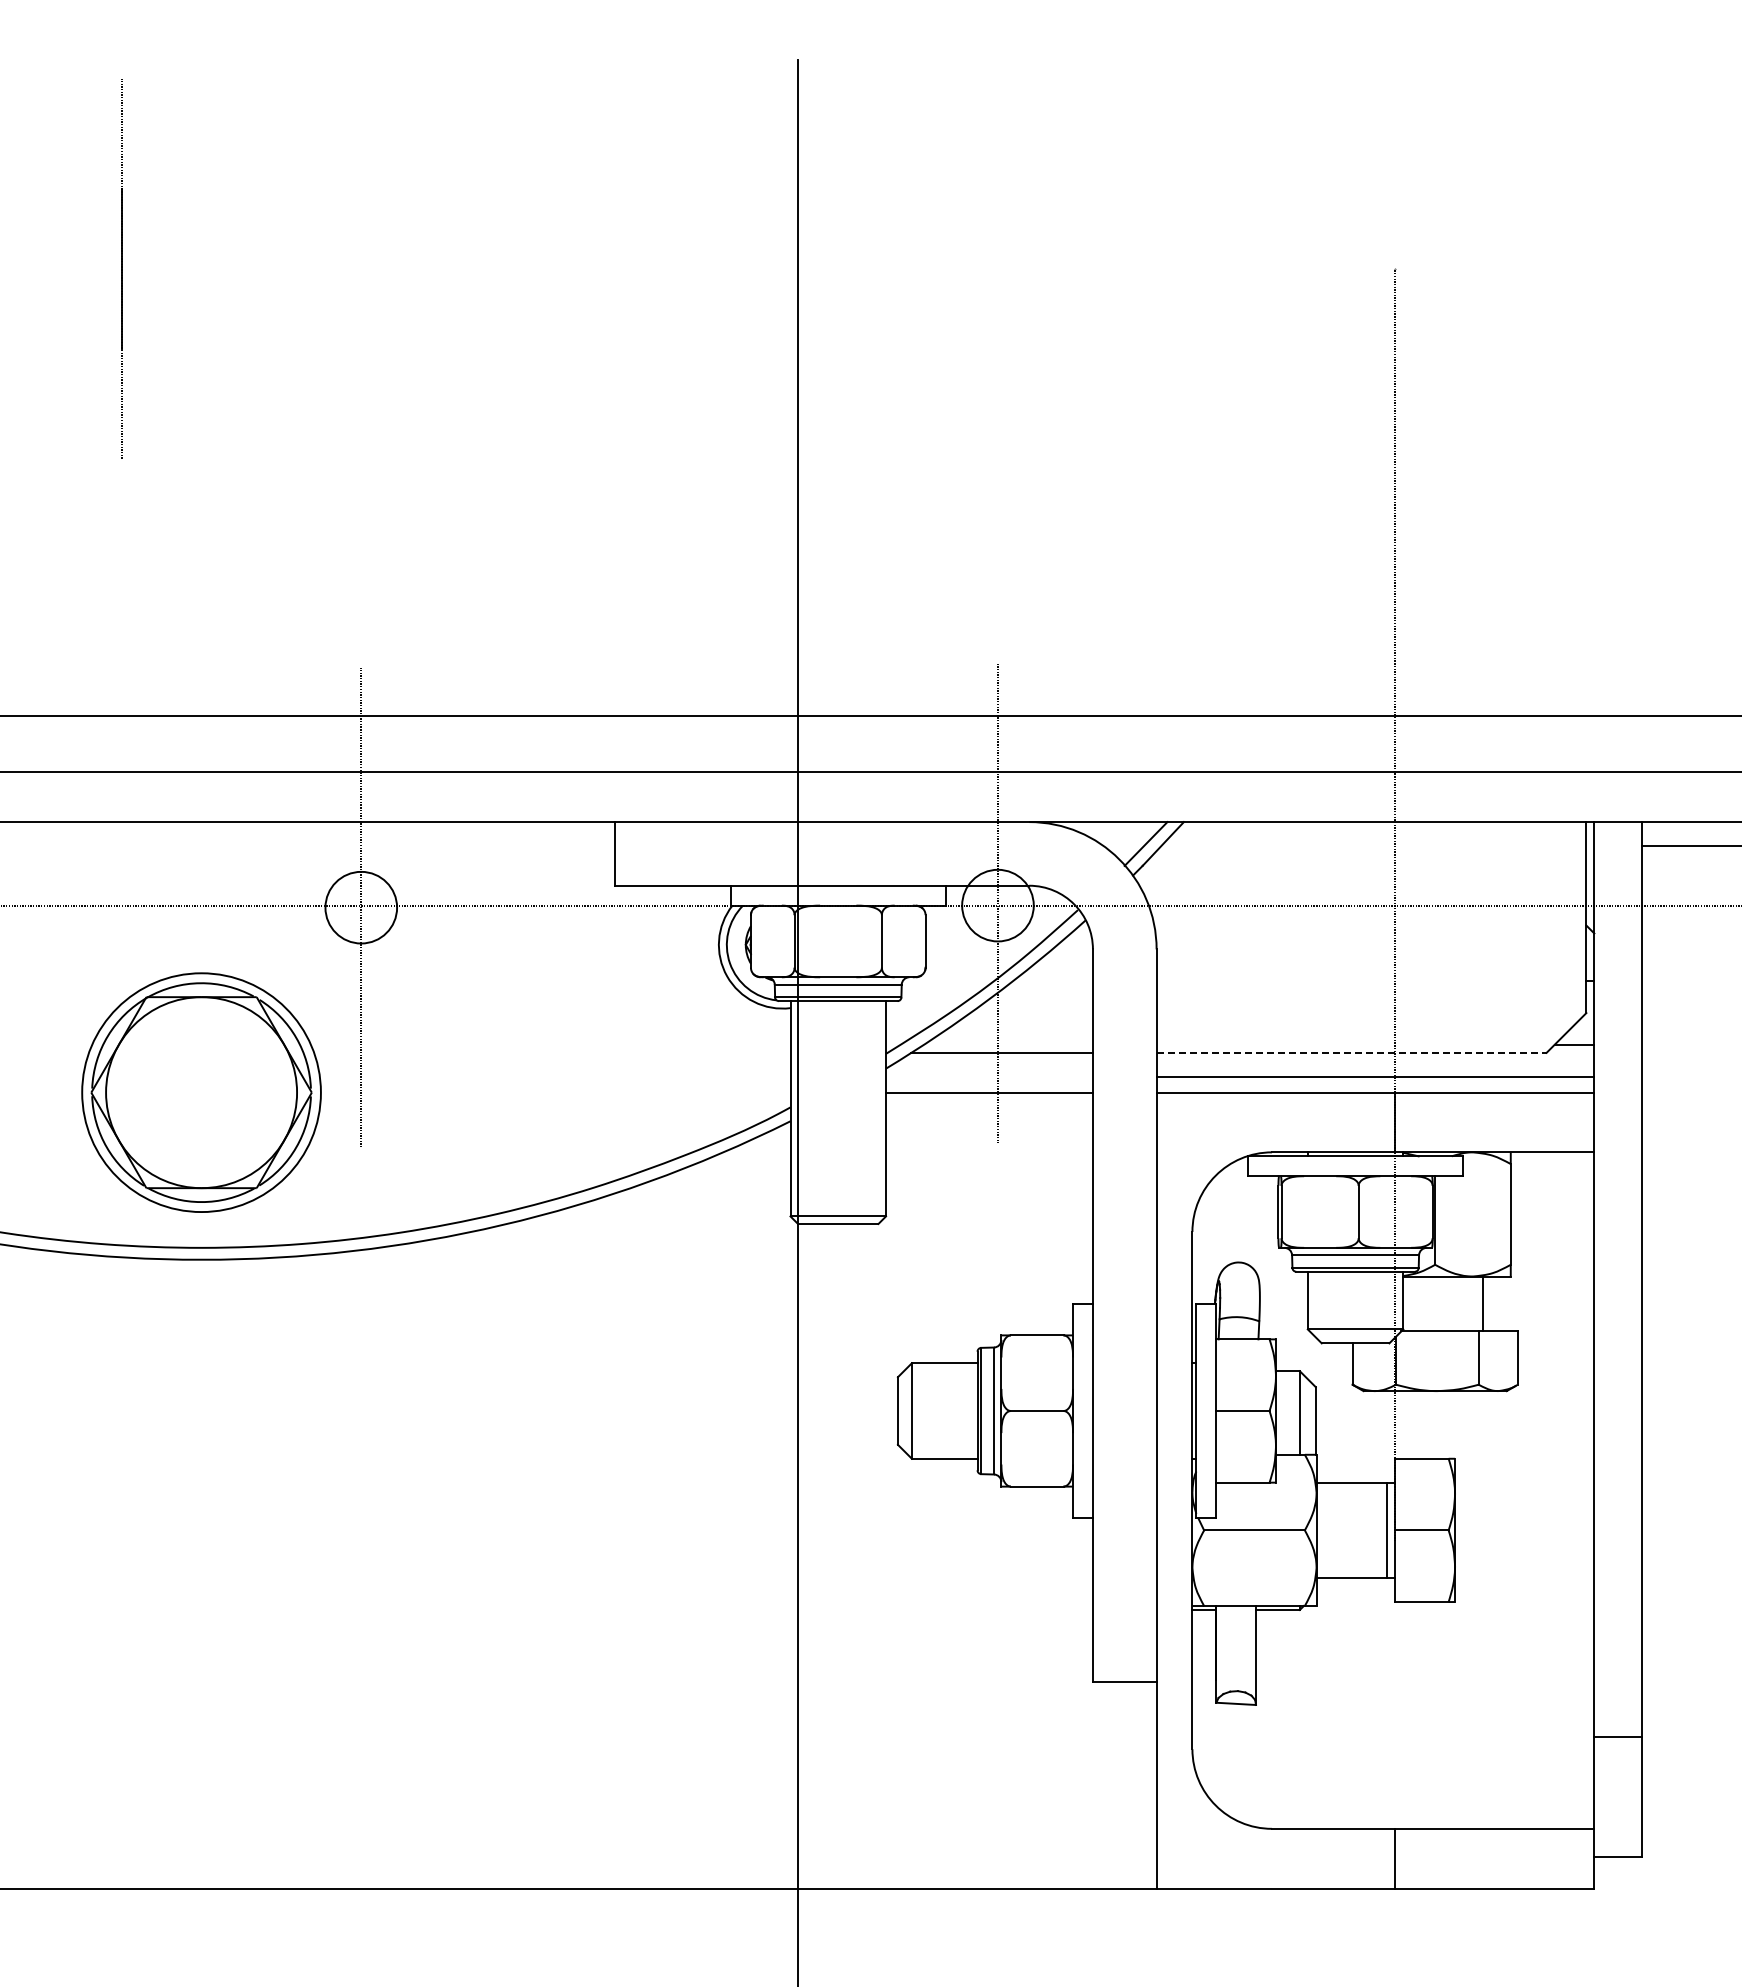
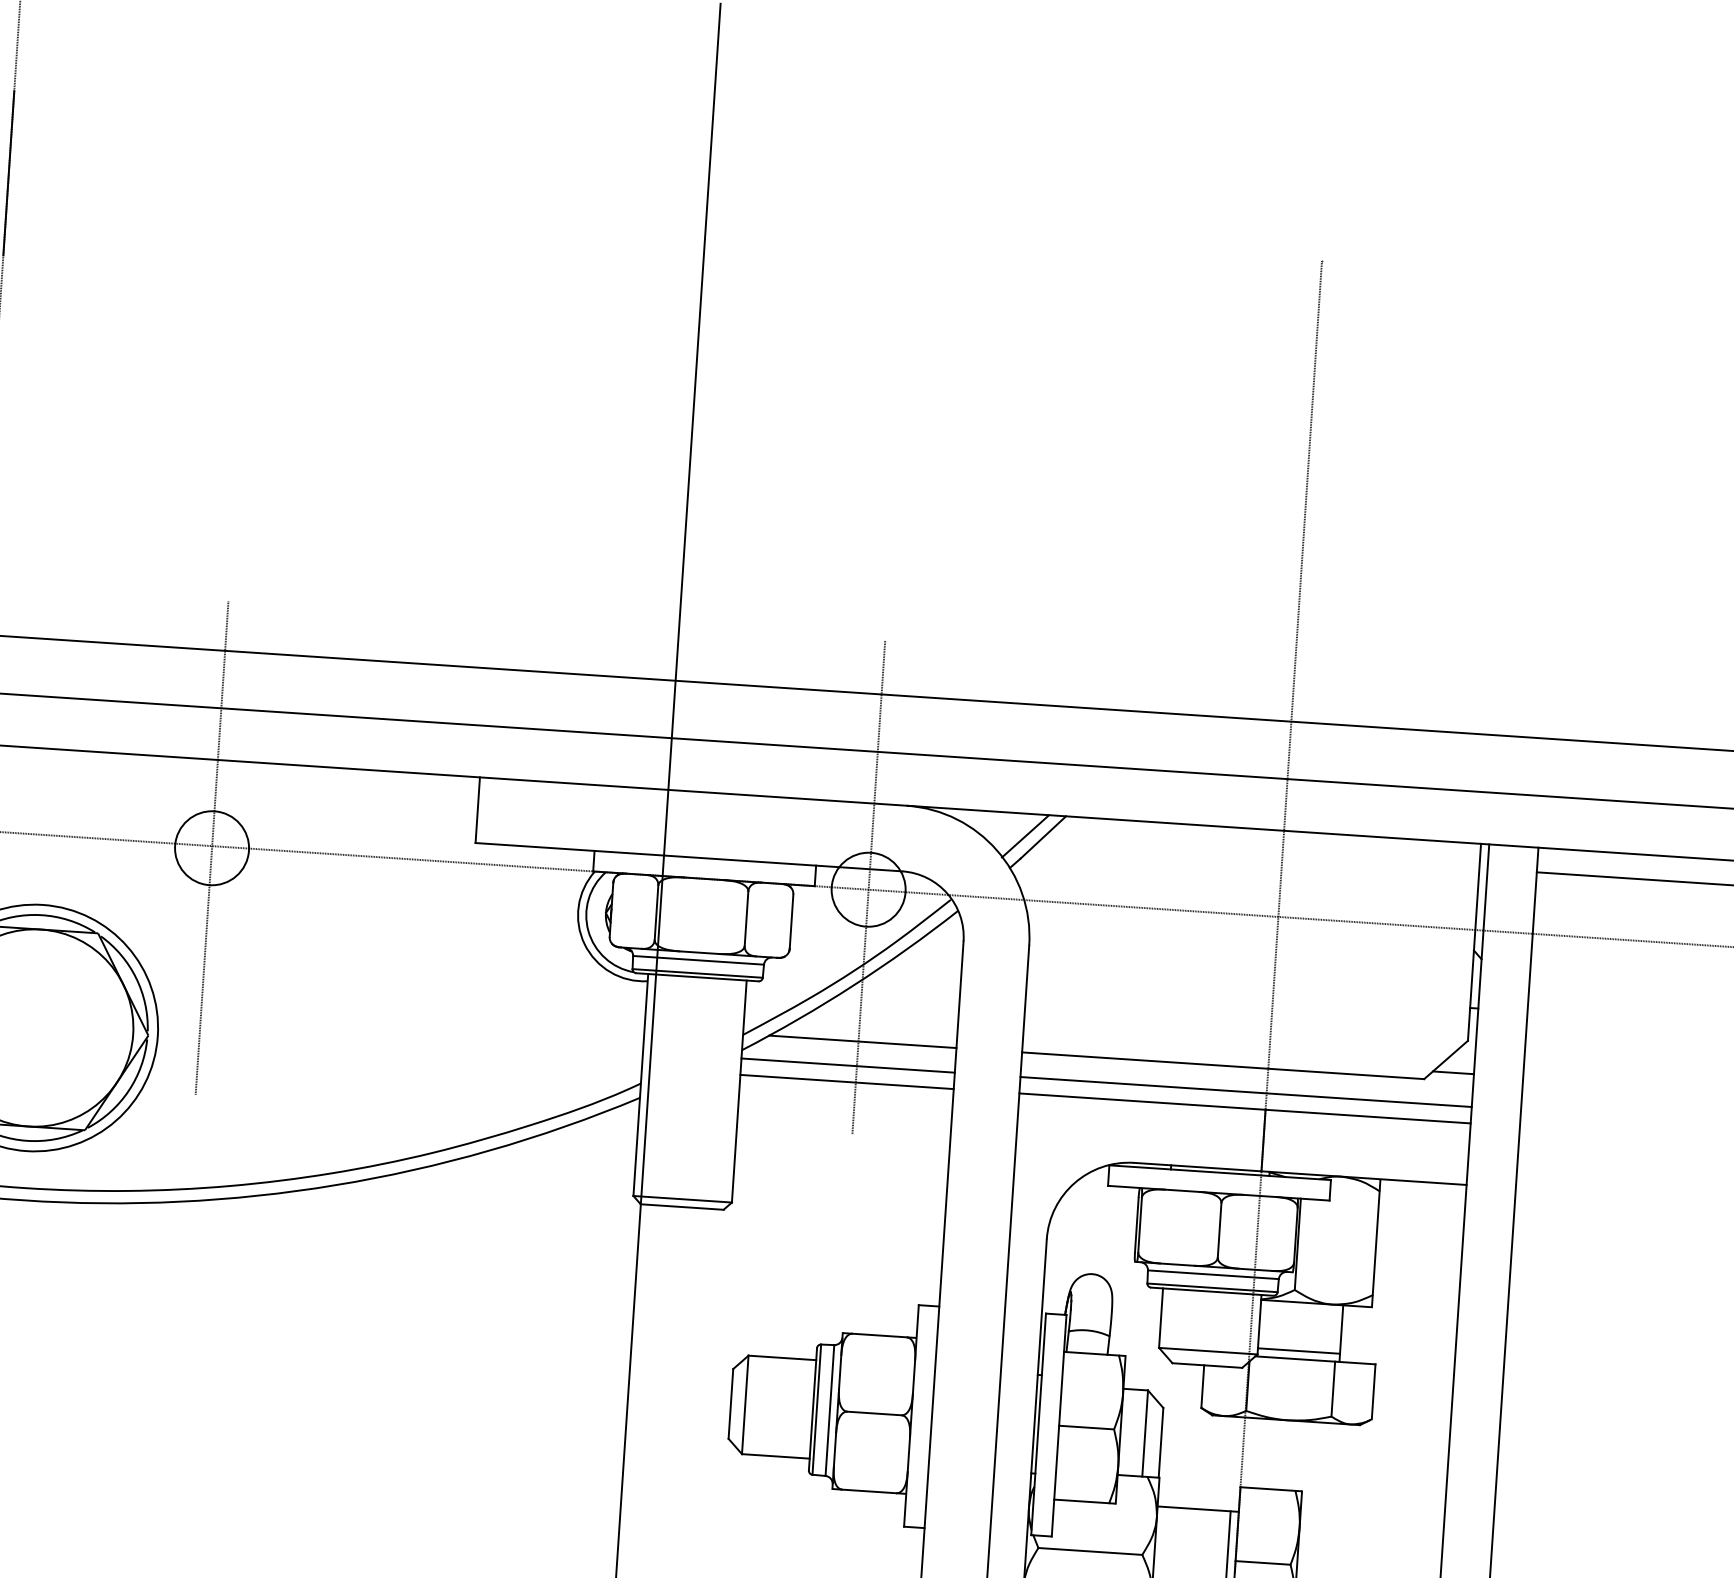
line: (1351, 1052) -> (1223, 1065), dashed -> solid
line: (989, 1076) -> (848, 1065), added
line: (1442, 1323) -> (1298, 1351), added

